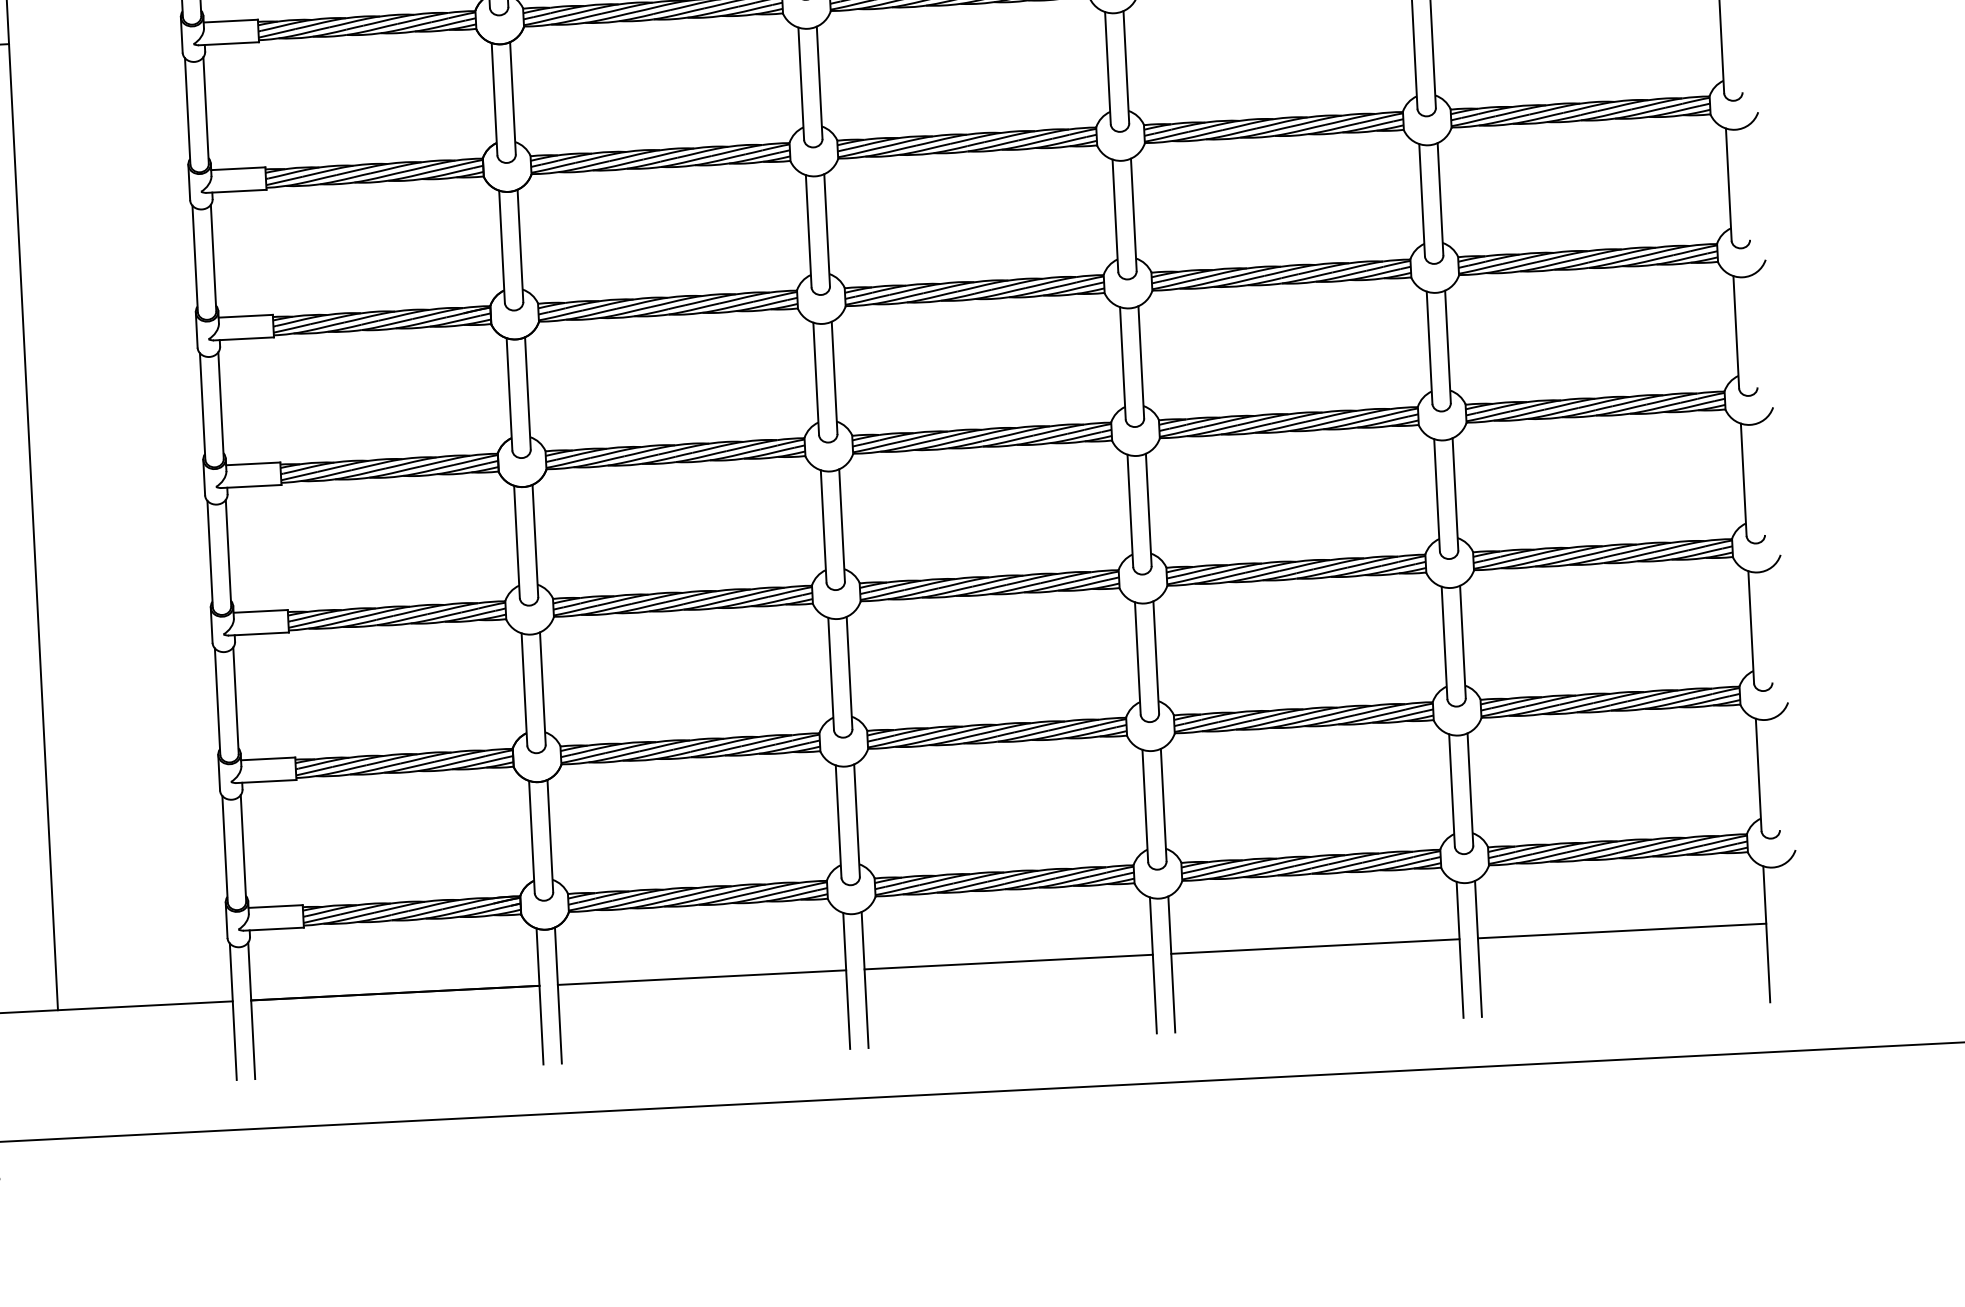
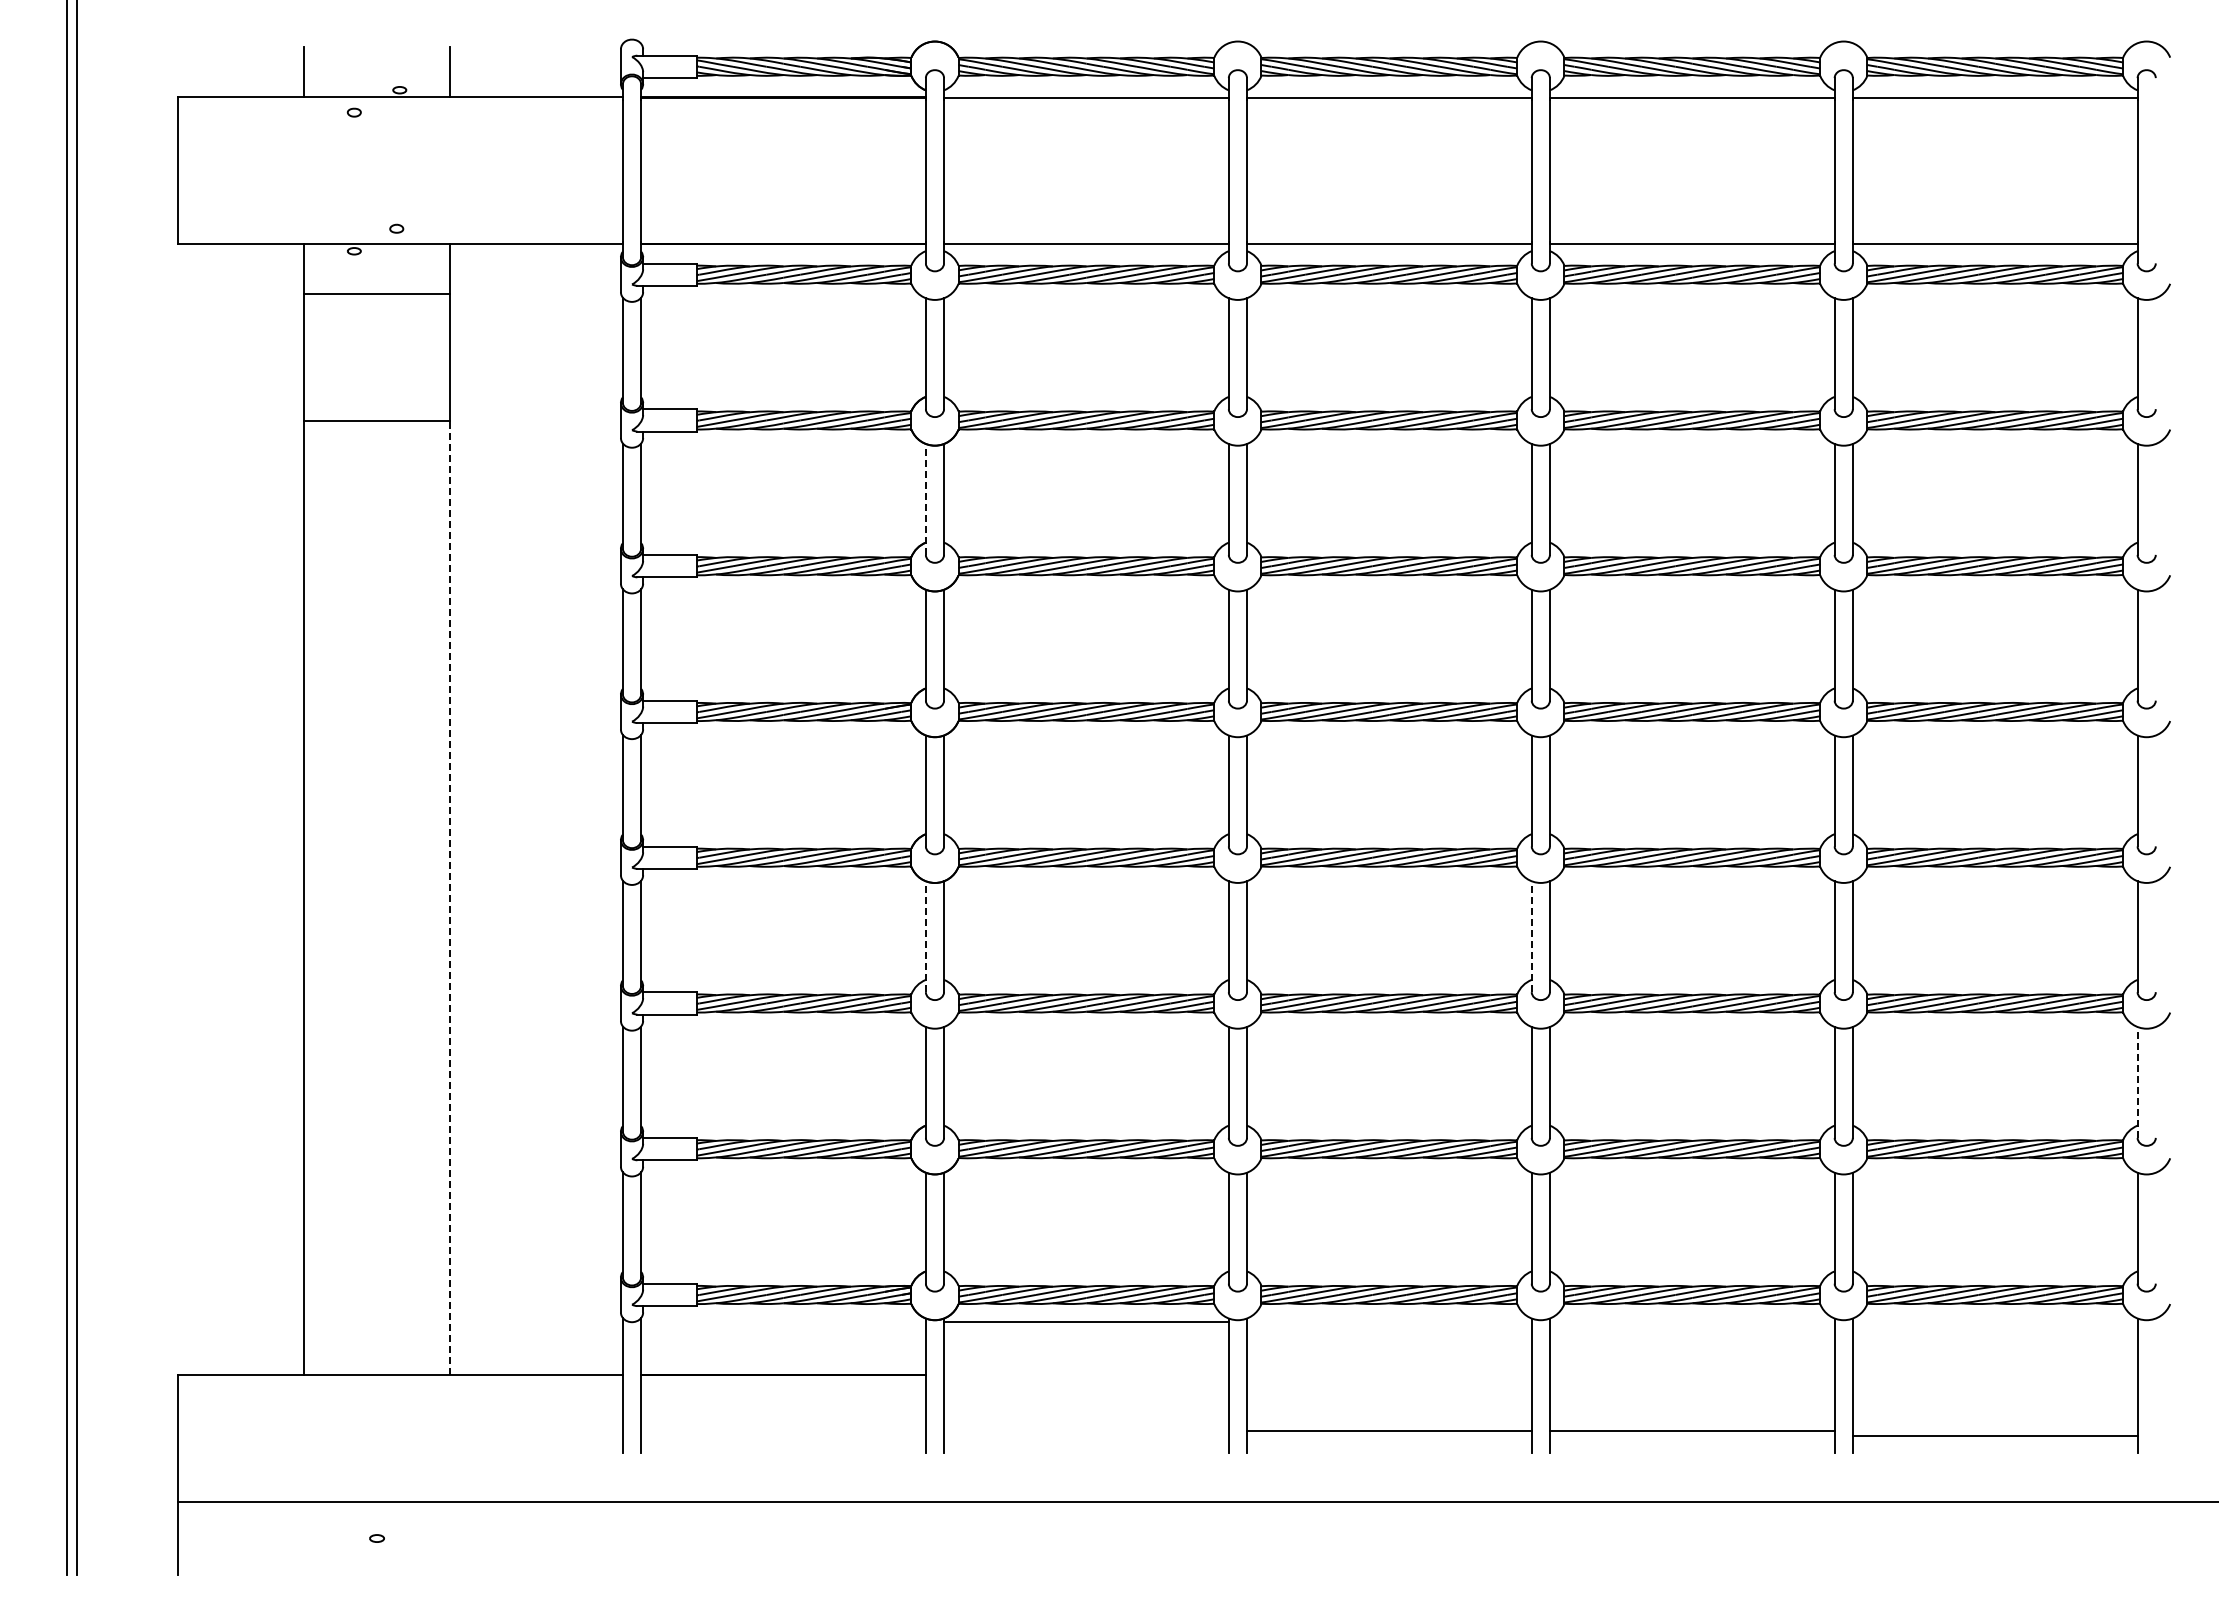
line: (494, 98) -> (925, 498), solid -> dashed
line: (1130, 510) -> (1531, 936), solid -> dashed
line: (33, 526) -> (450, 897), solid -> dashed
line: (516, 541) -> (925, 936), solid -> dashed
line: (1751, 626) -> (2137, 1081), solid -> dashed
line: (1621, 931) -> (1994, 1436), moved
line: (1314, 946) -> (1691, 1431), moved
line: (1007, 962) -> (1388, 1431), moved
line: (702, 977) -> (1086, 1322), moved

